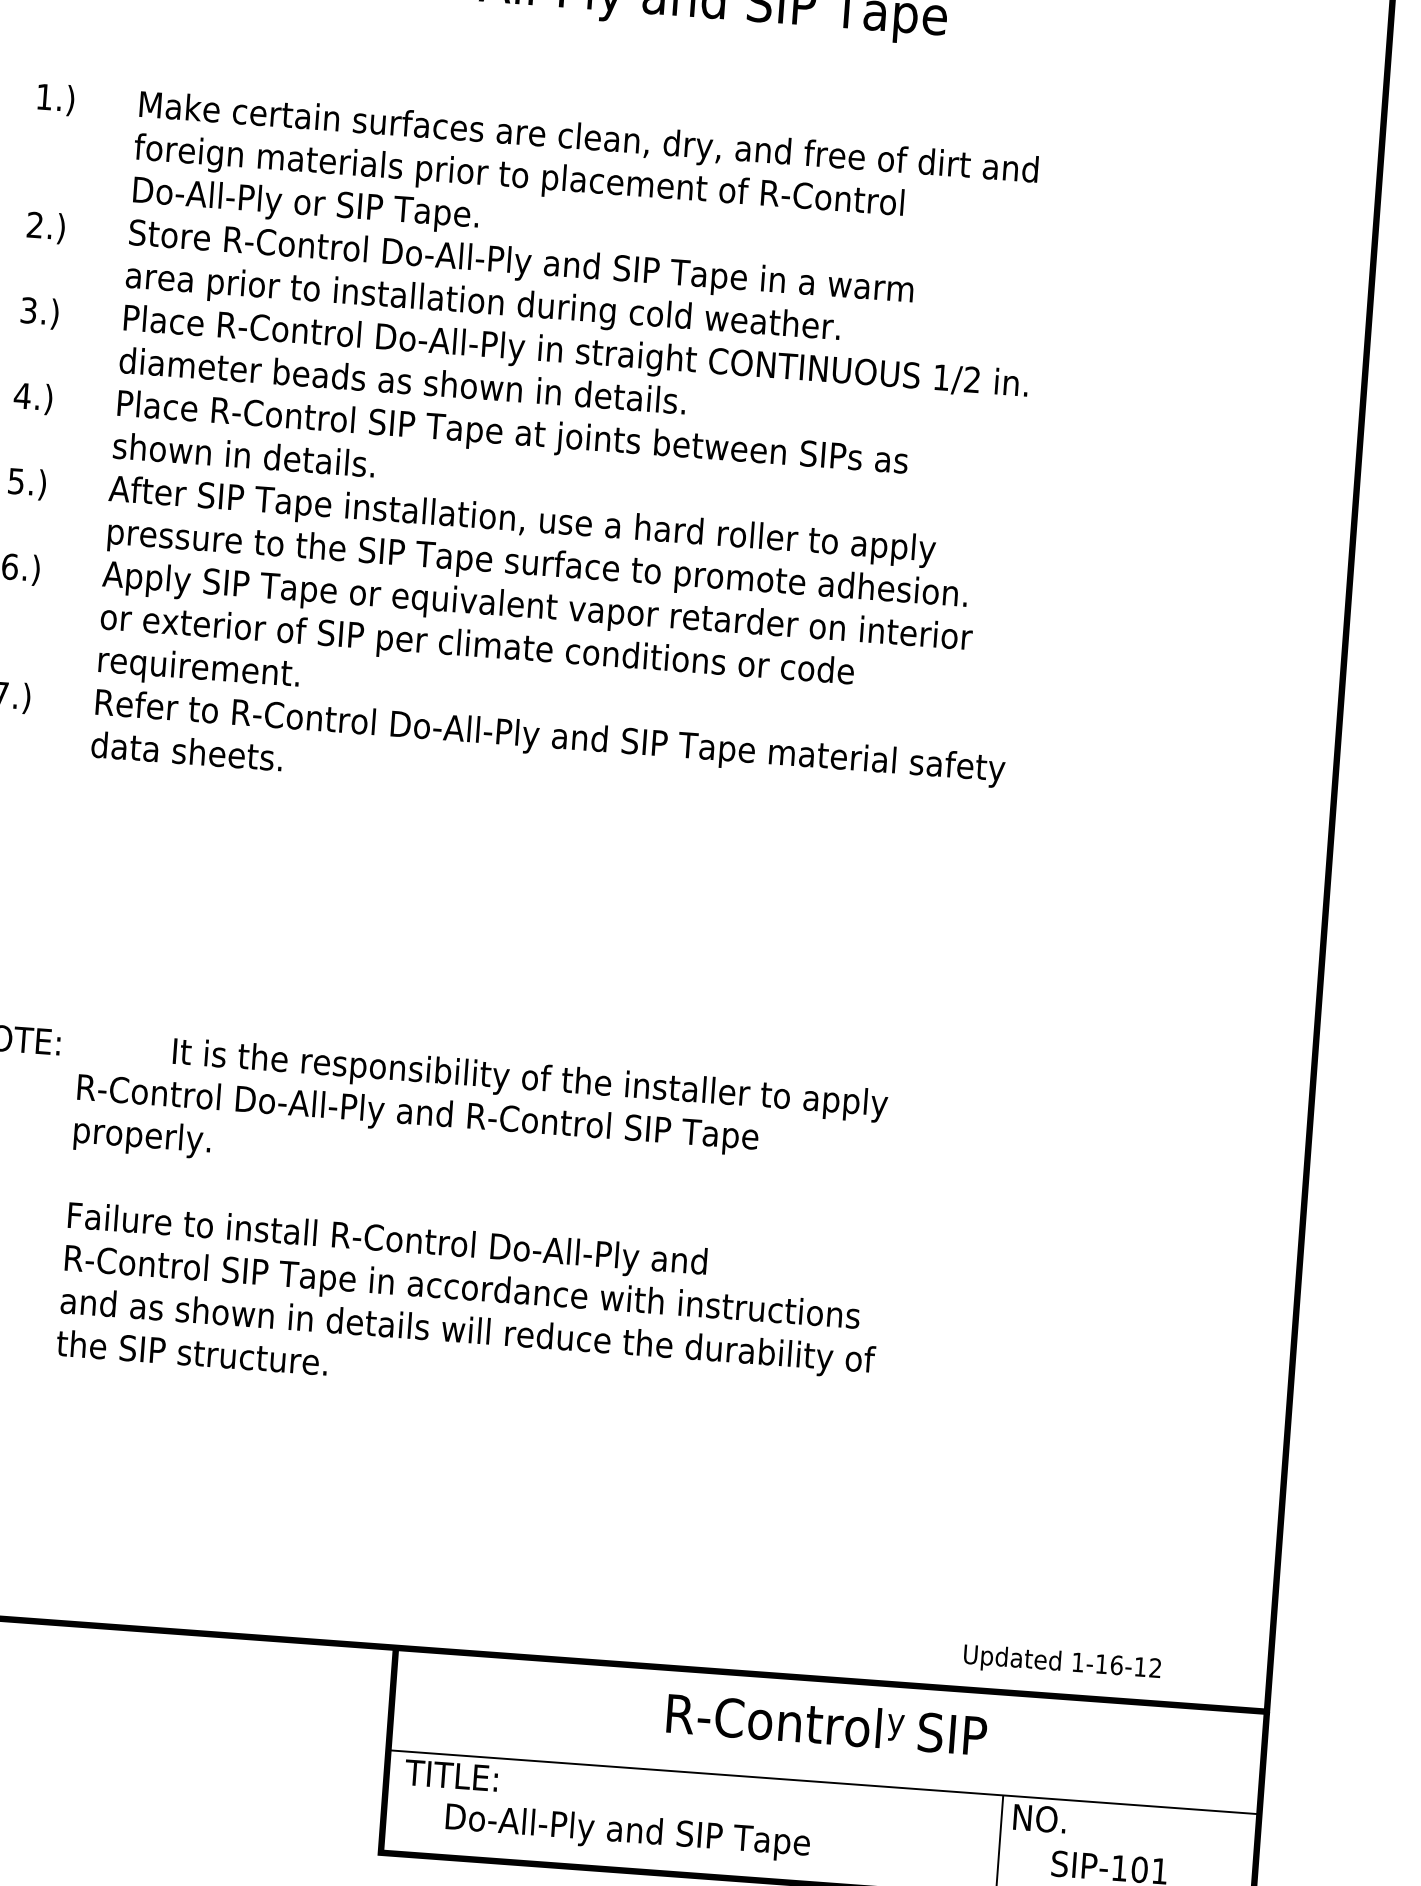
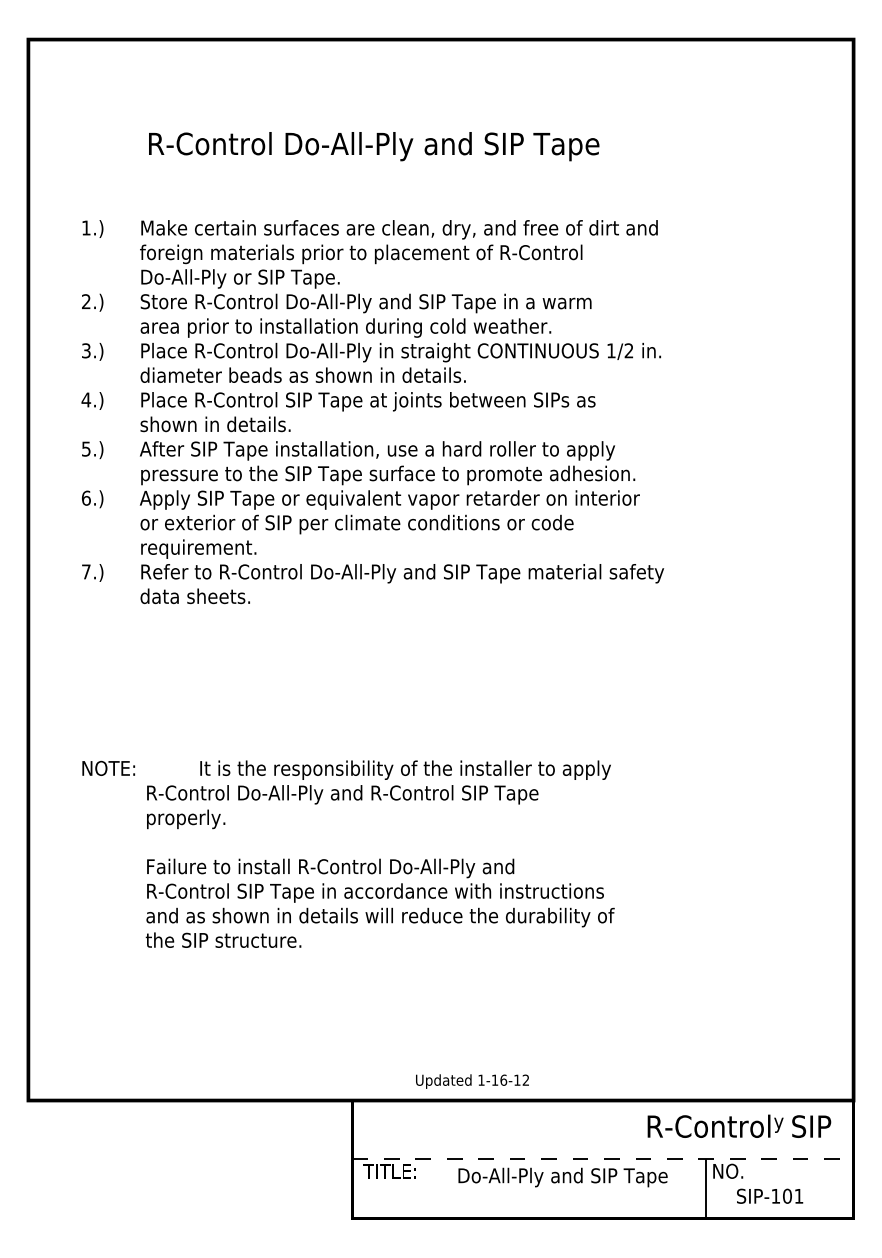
text: (1062, 1663) -> (472, 1081), moved
text: (827, 1723) -> (739, 1125), moved
line: (824, 1782) -> (603, 1159), solid -> dashed
text: (626, 1832) -> (562, 1177), moved

